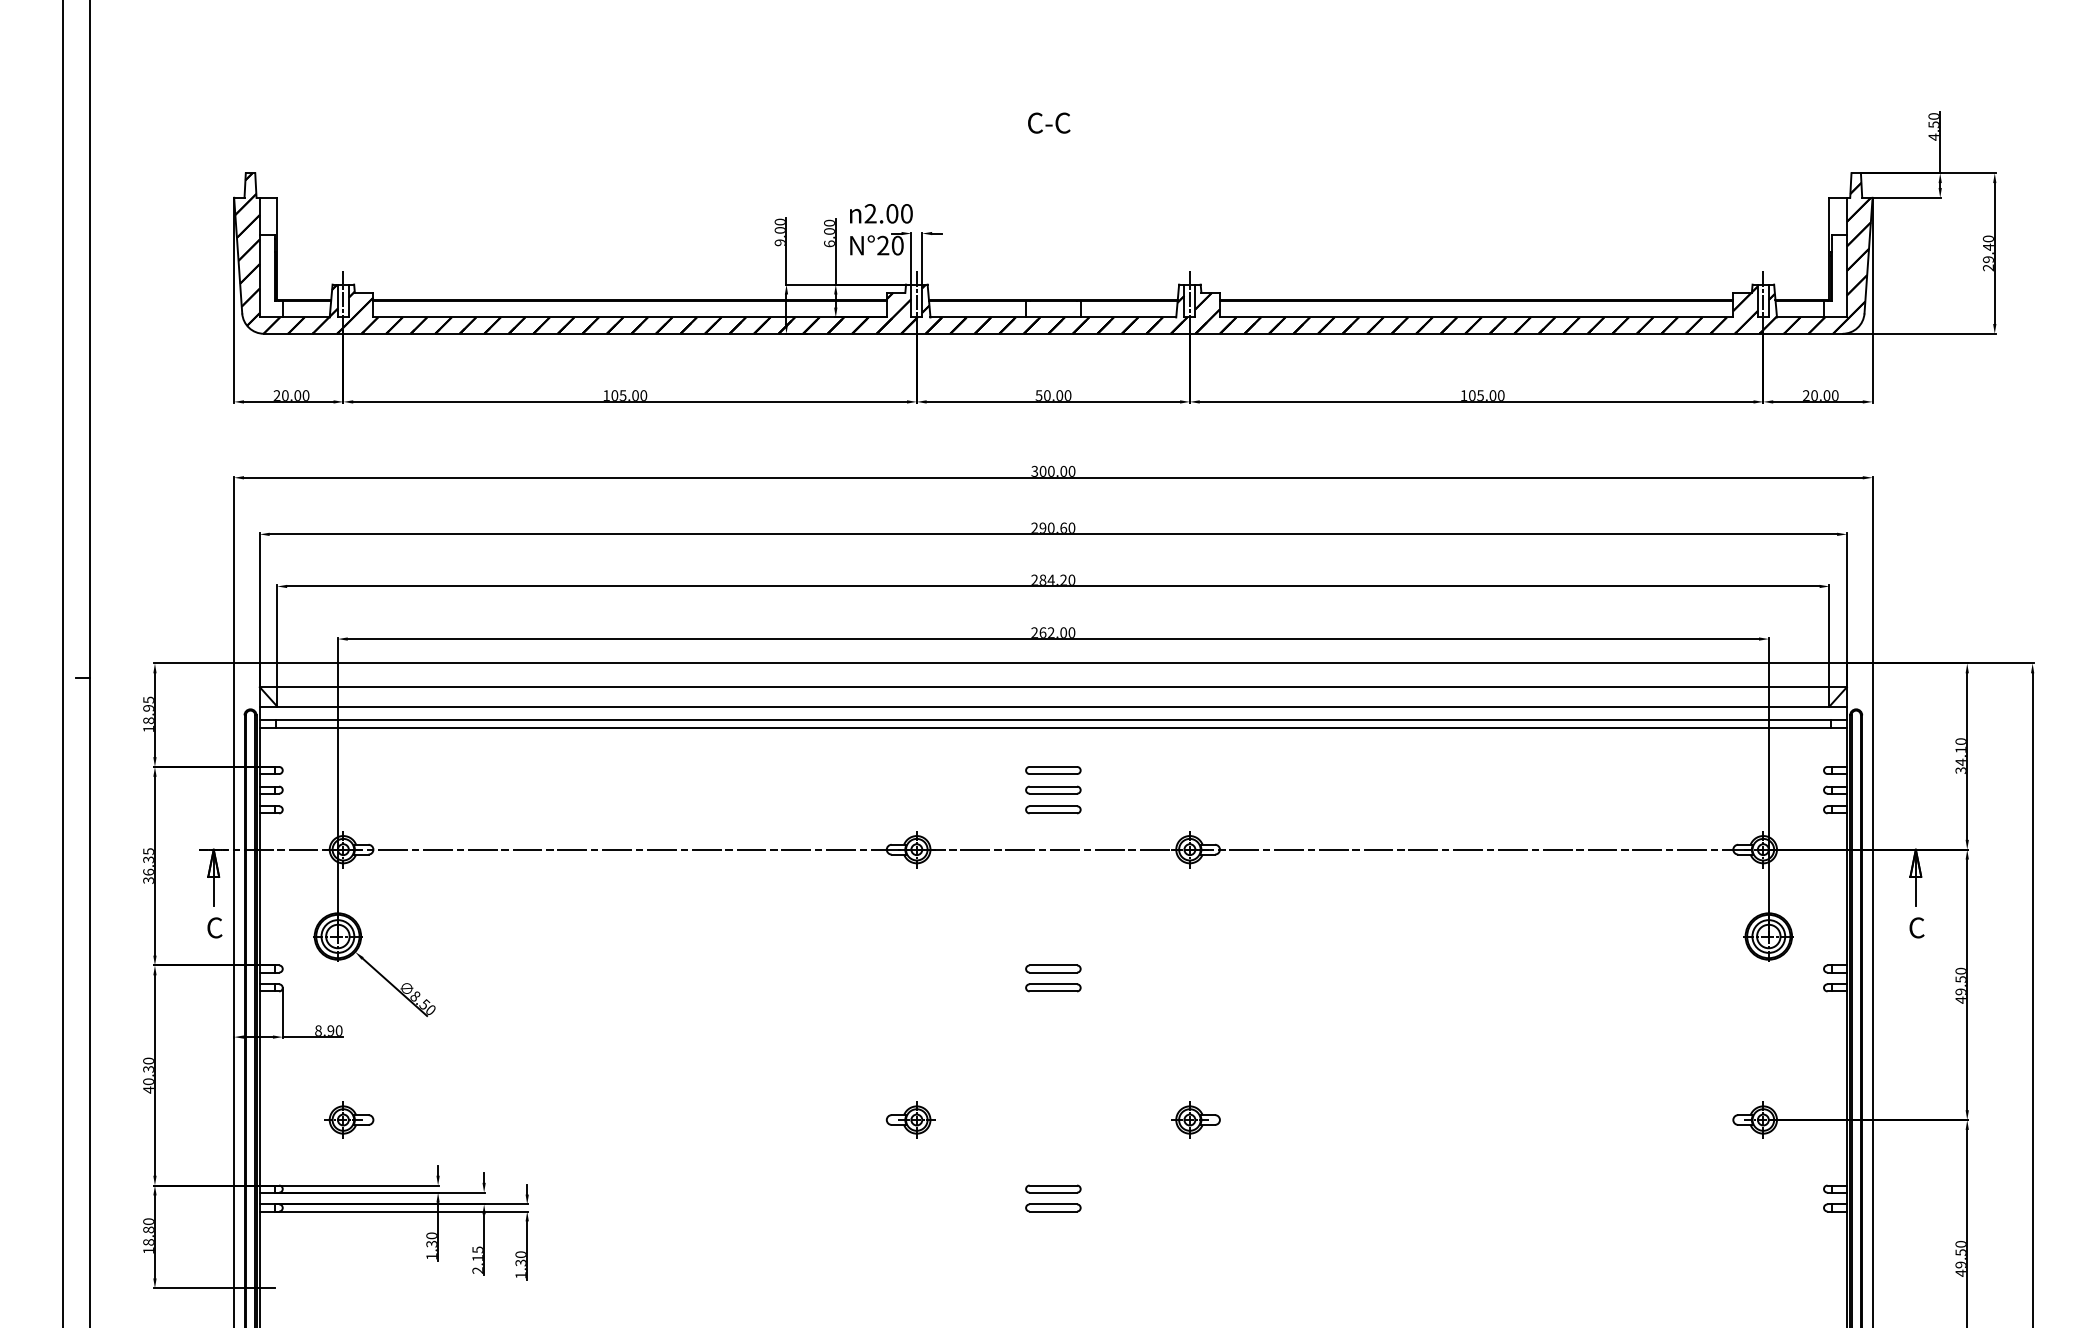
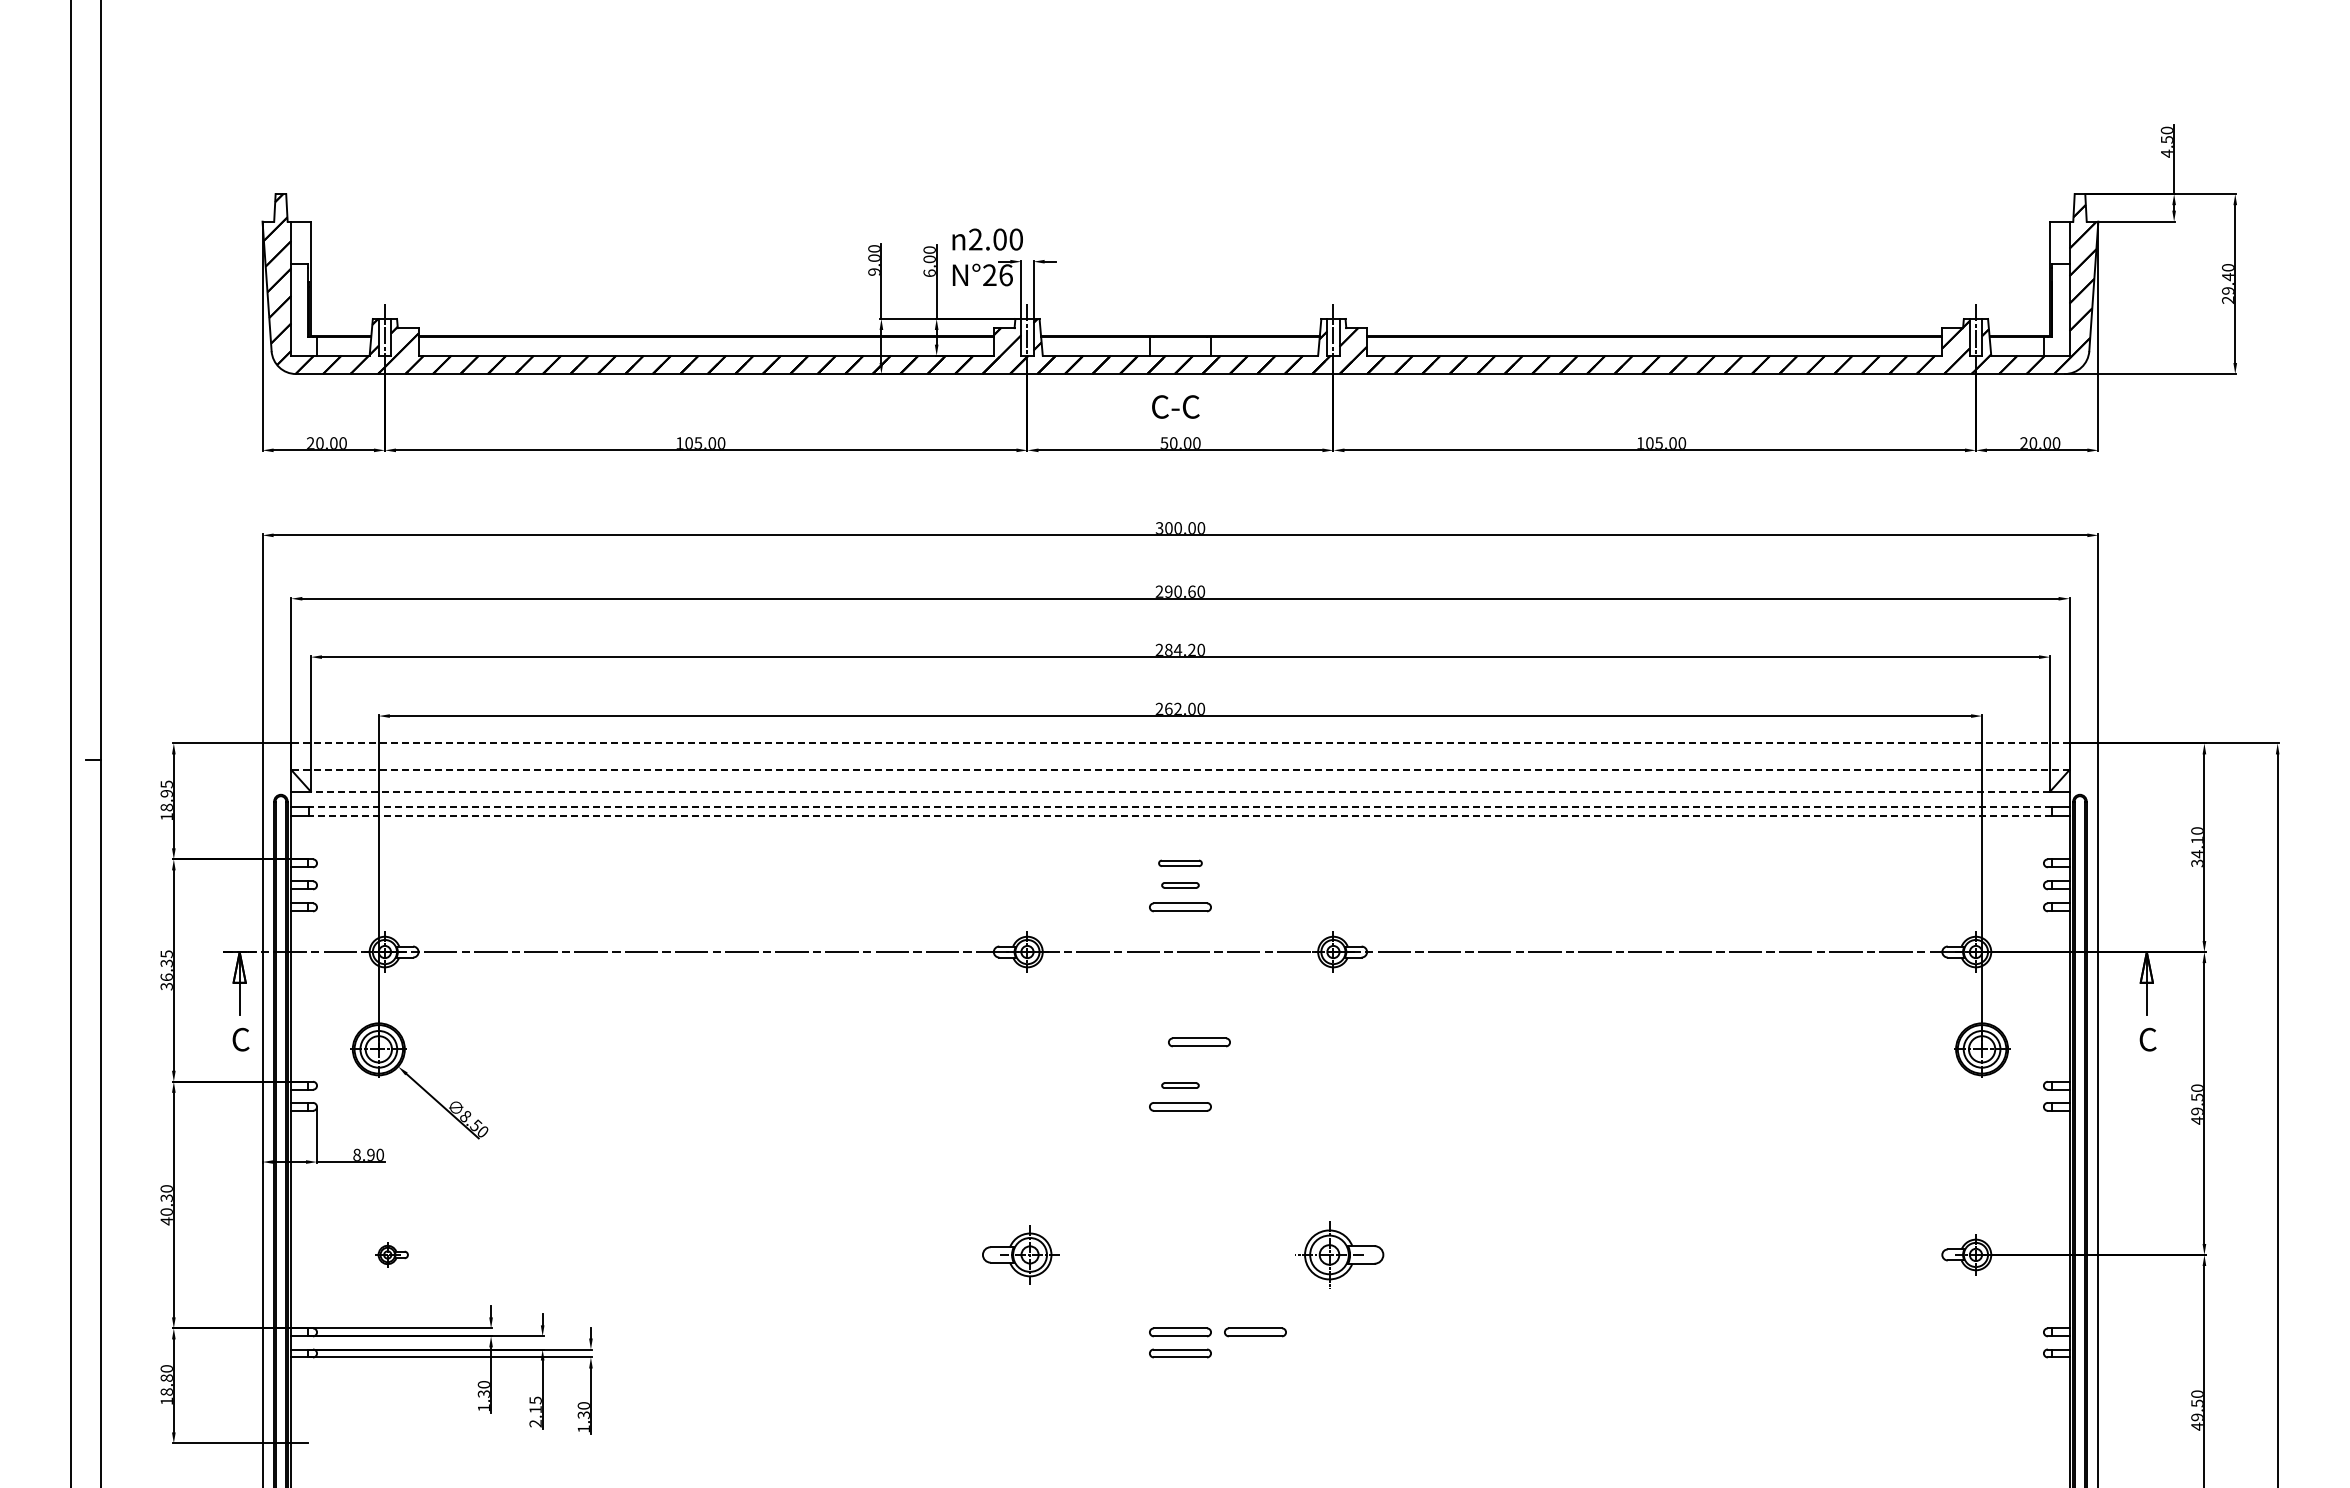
text: (1048, 122) -> (1175, 406), moved
text: (897, 245) -> (1005, 275), N°20 -> N°26
line: (1052, 663) -> (1179, 743), solid -> dashed
line: (1052, 686) -> (1179, 769), solid -> dashed
line: (1053, 706) -> (1180, 791), solid -> dashed
line: (1052, 720) -> (1179, 807), solid -> dashed
line: (1052, 728) -> (1179, 816), solid -> dashed
part: (1053, 770) -> (1180, 863), size x0.7
part: (1053, 790) -> (1180, 885), size x0.6
part: (1070, 930) -> (1199, 1042), added
part: (1053, 968) -> (1180, 1085), size x0.6
part: (349, 1119) -> (391, 1254), size x0.6
part: (910, 1119) -> (1020, 1254), size x1.4
part: (1195, 1119) -> (1339, 1254), size x1.6
part: (1120, 1189) -> (1255, 1332), added

